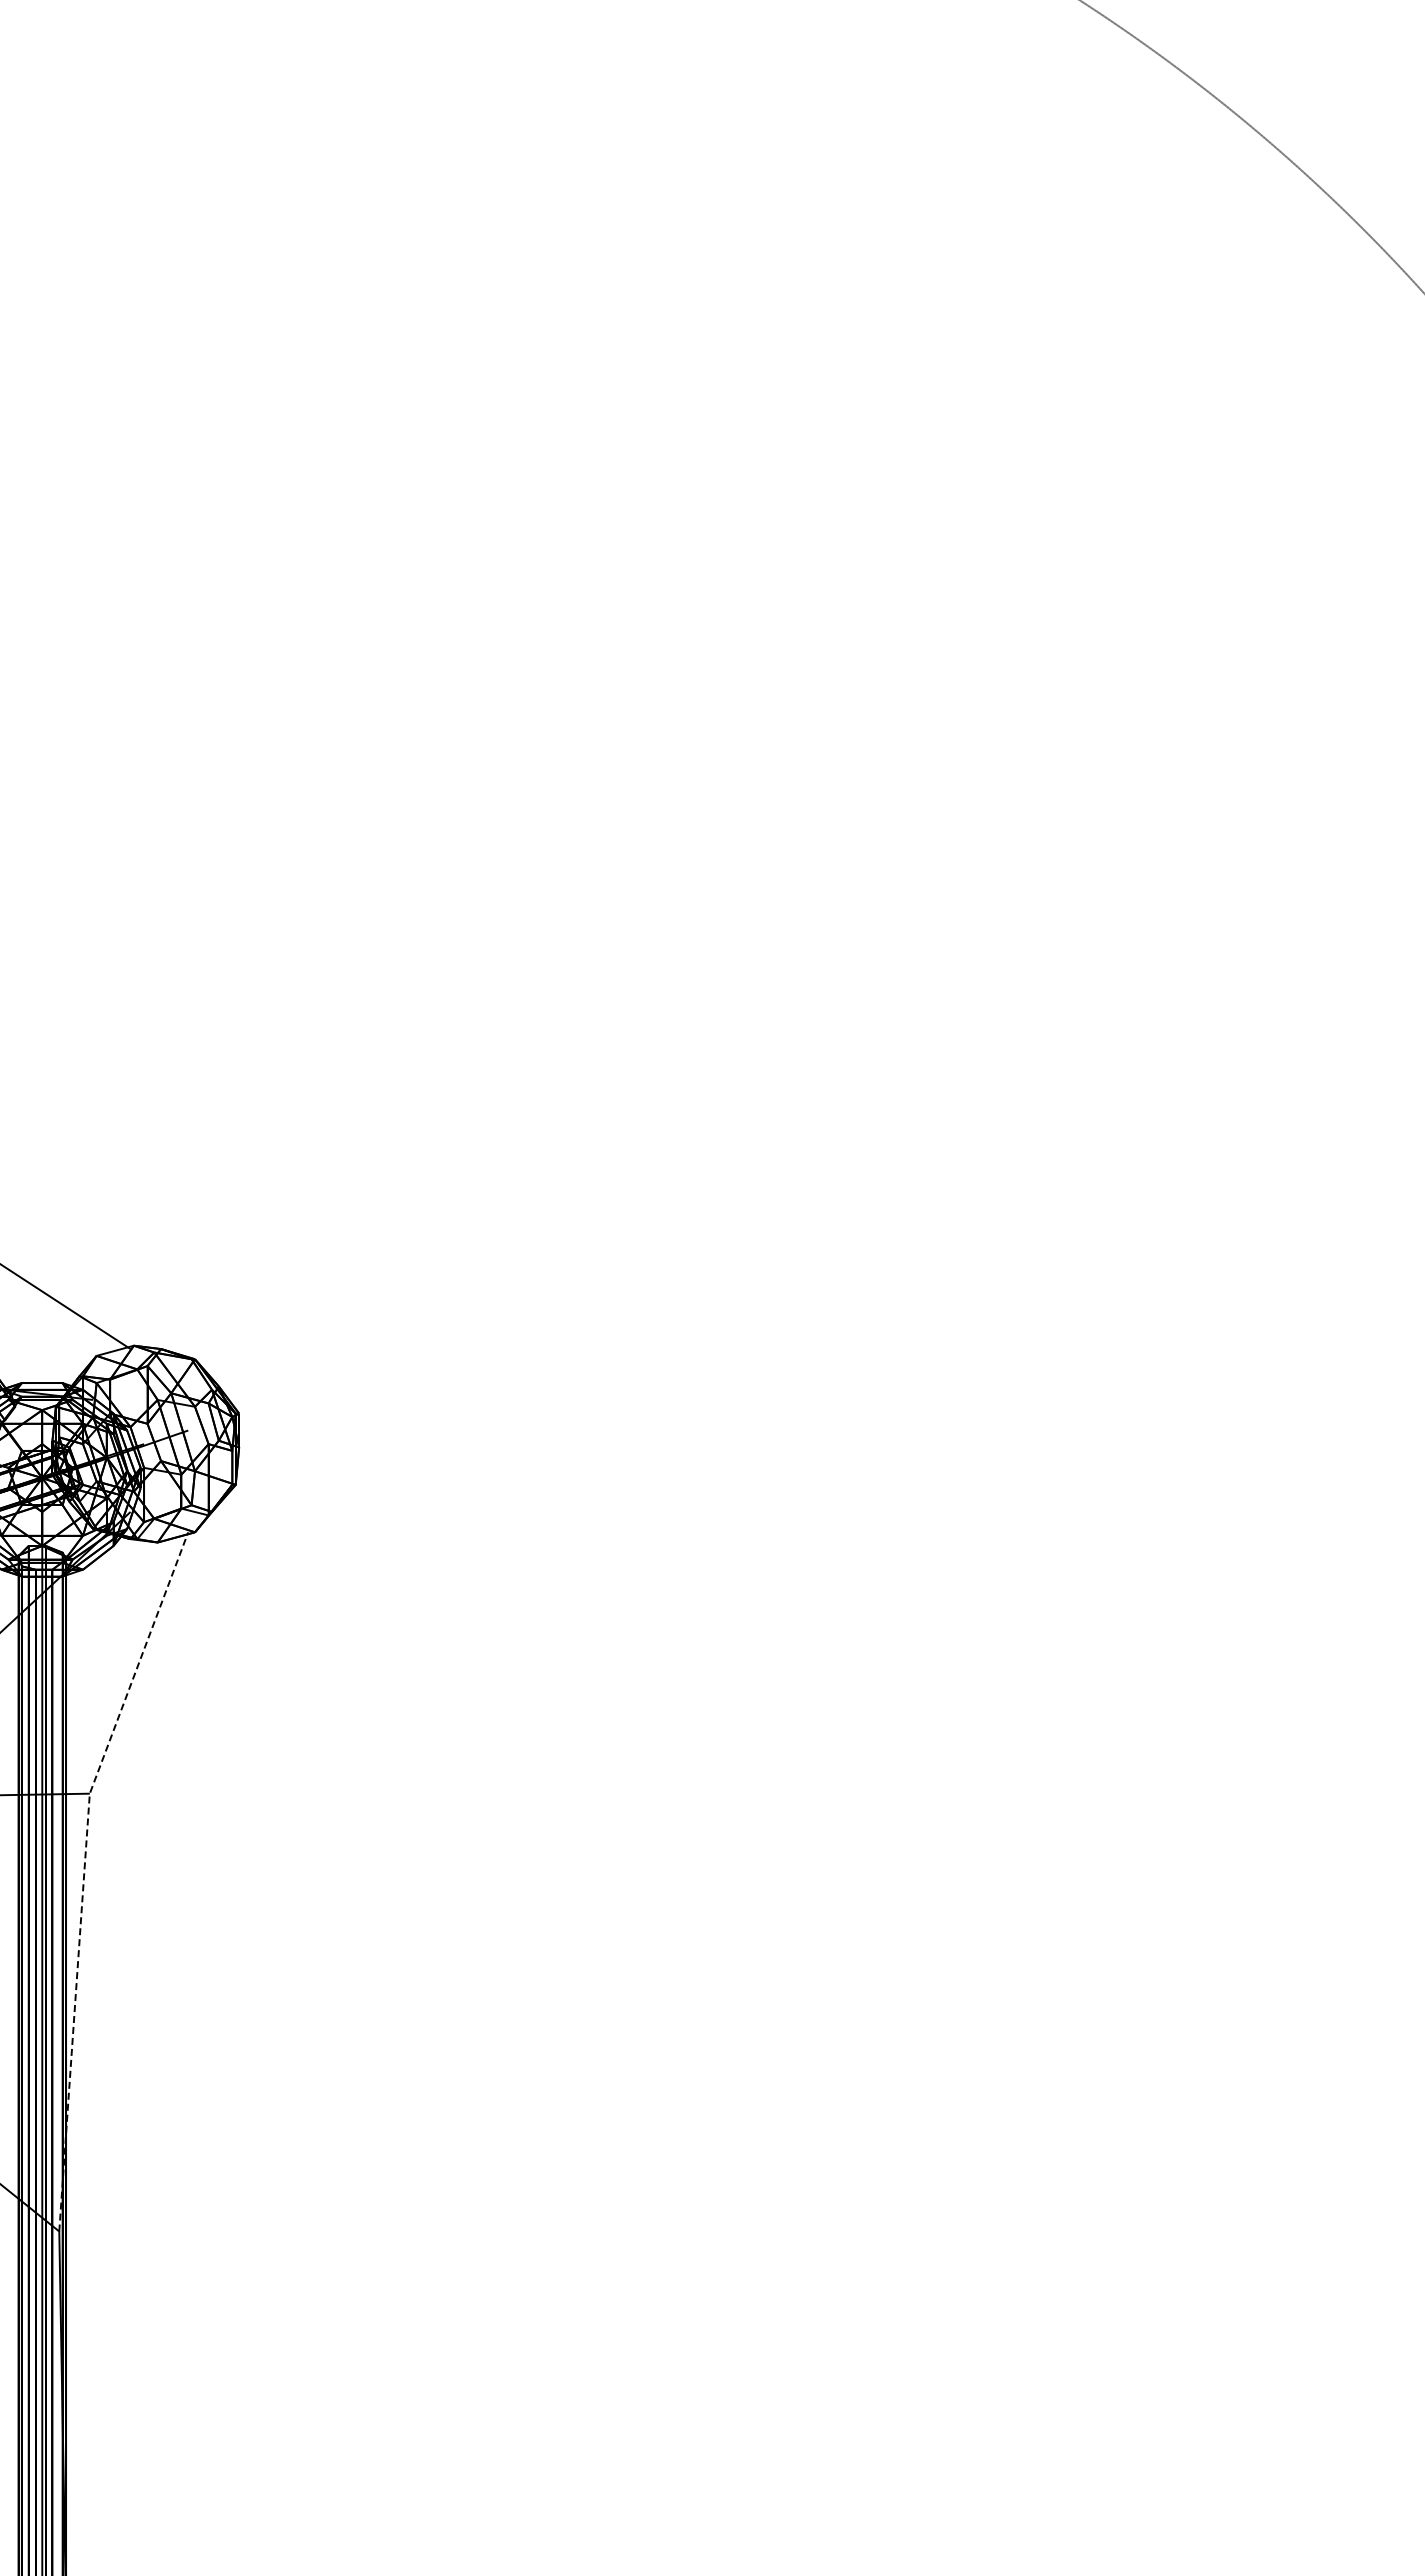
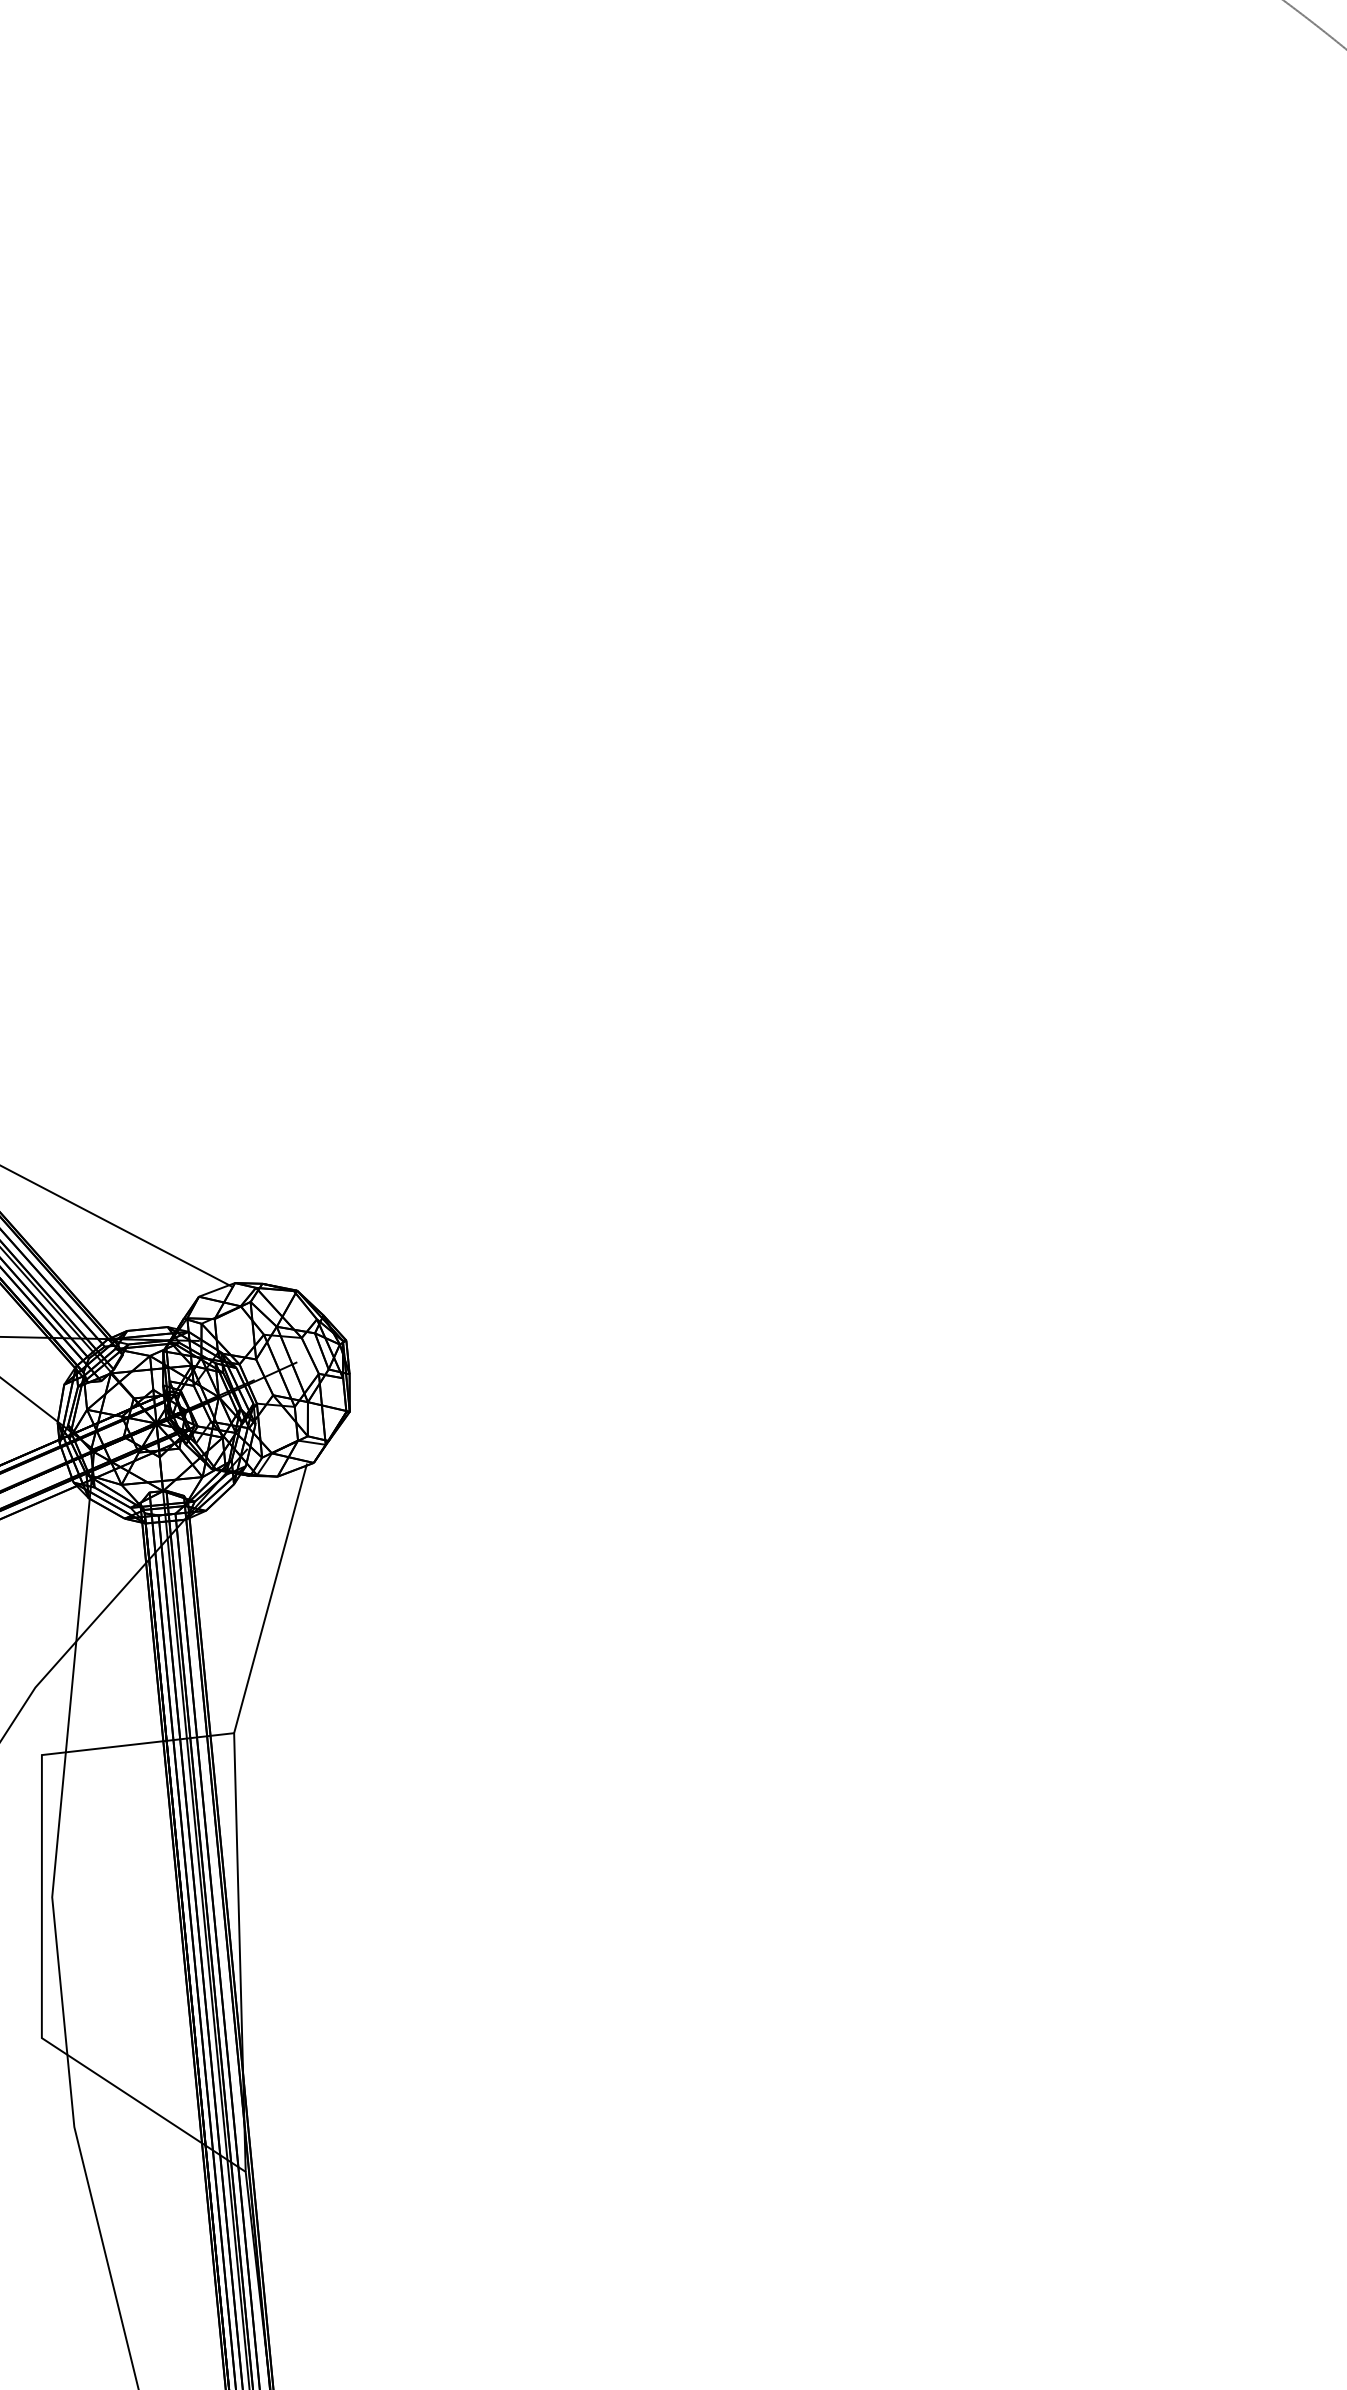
line: (84, 1872) -> (236, 1812), dashed -> solid

